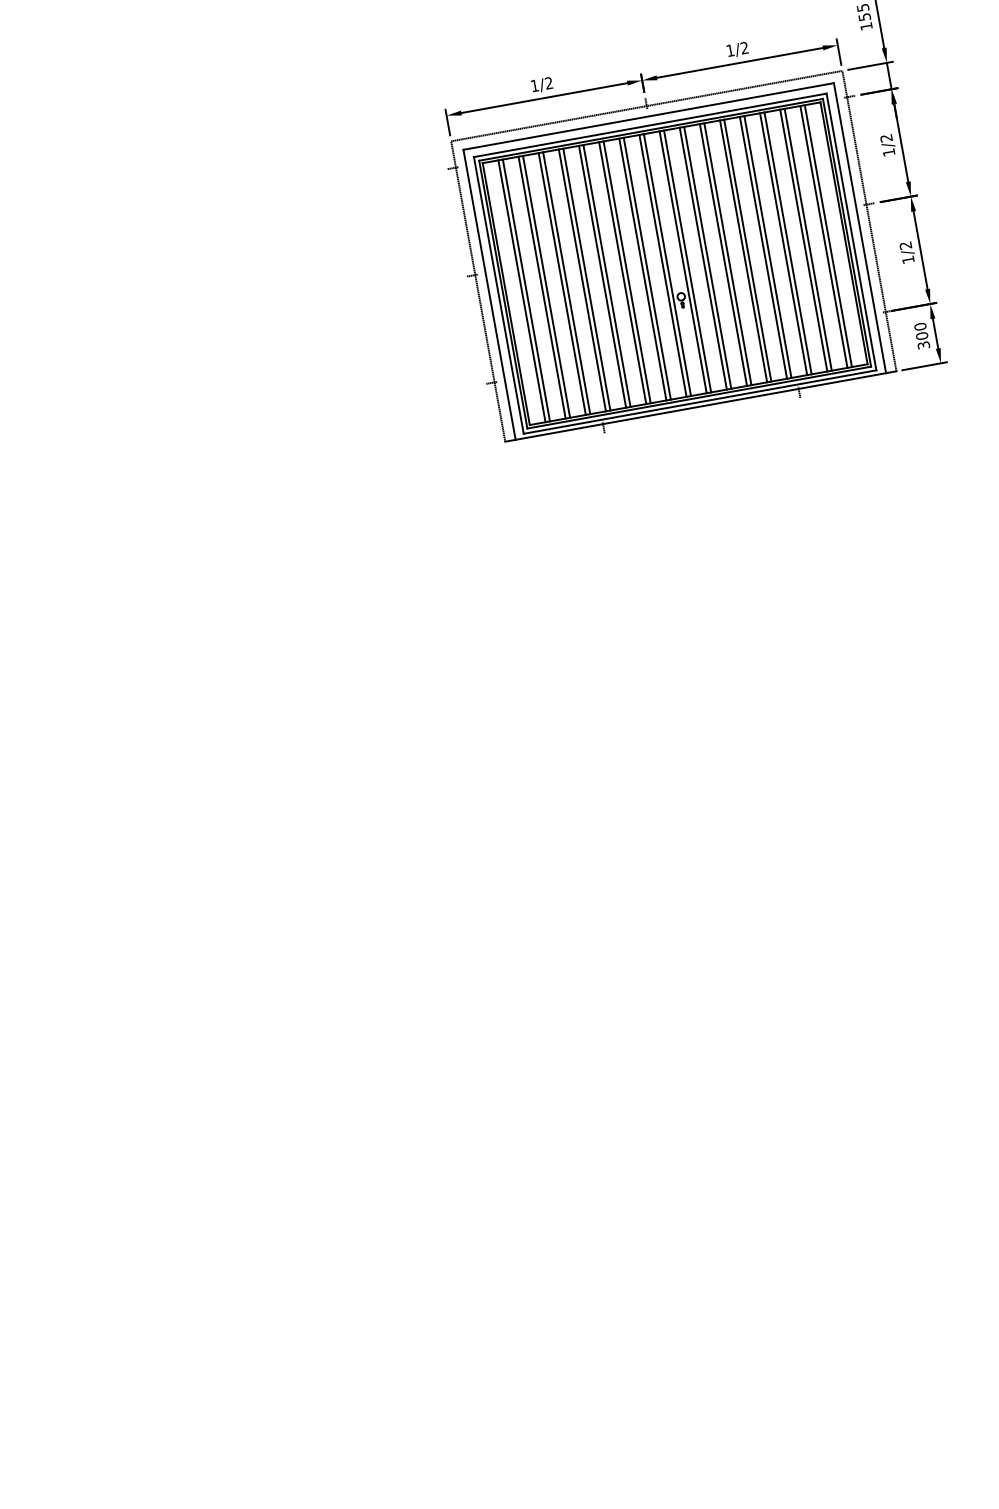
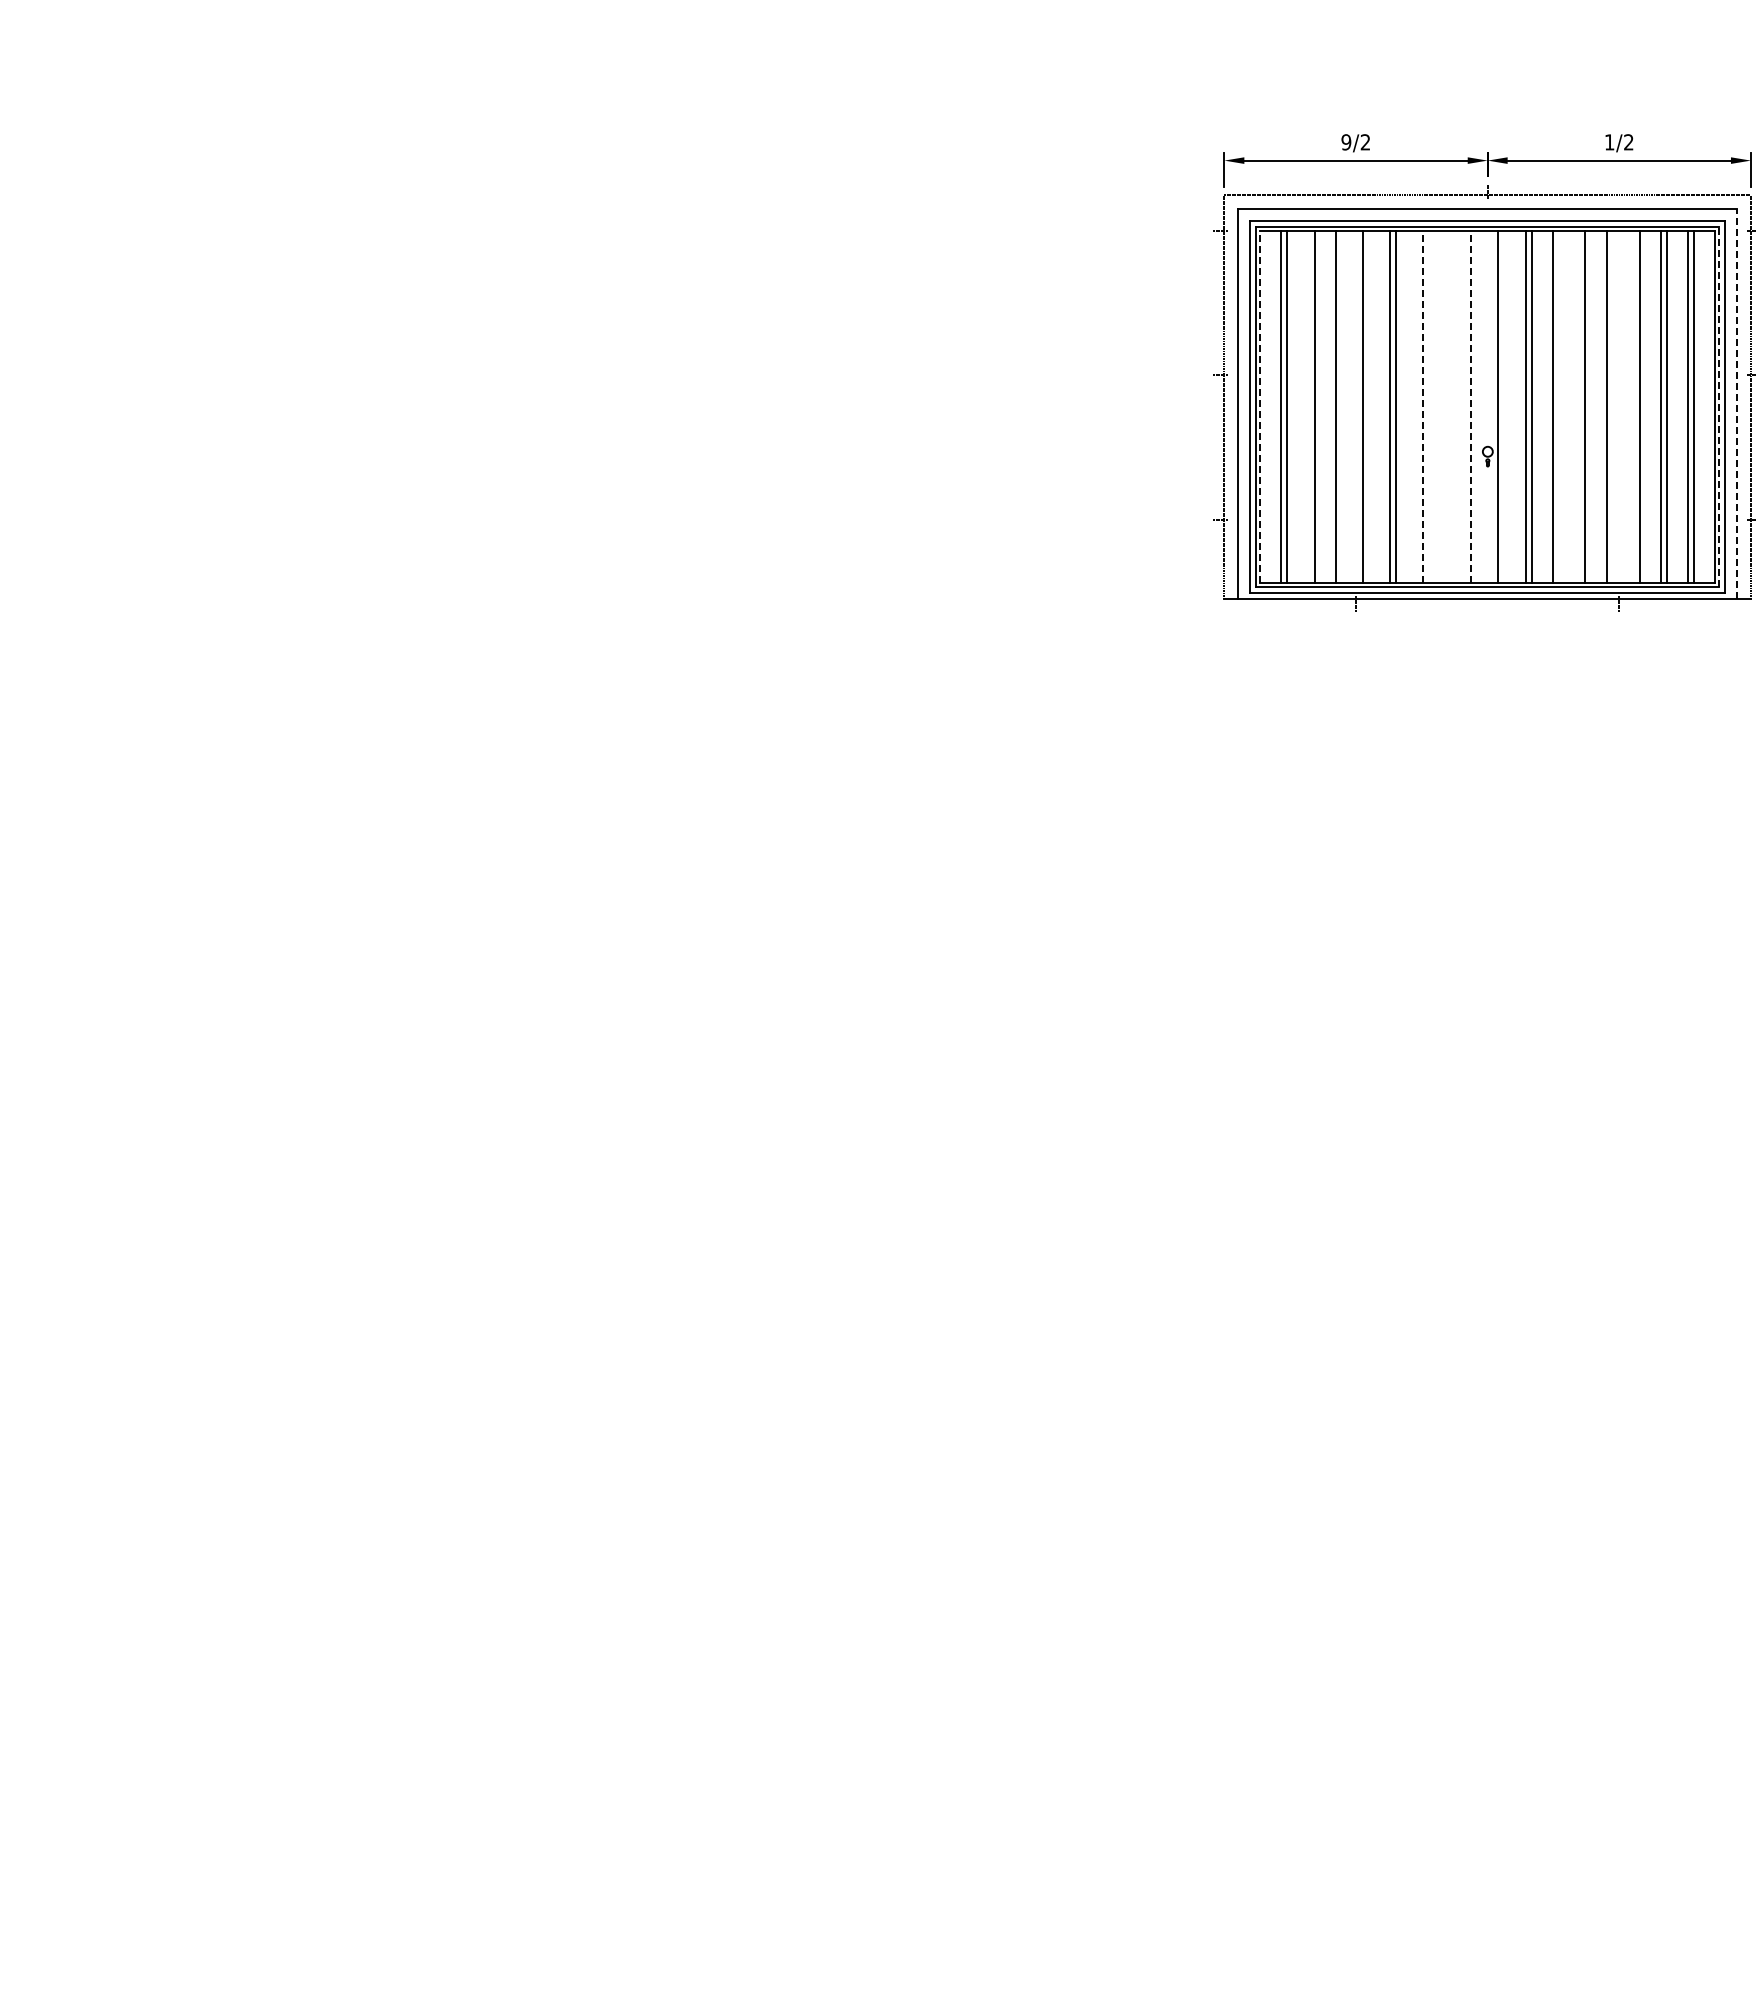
text: (534, 85) -> (1346, 142), 1/2 -> 9/2
line: (859, 227) -> (1736, 403), solid -> dashed
line: (847, 232) -> (1719, 406), solid -> dashed
line: (783, 244) -> (1633, 407), removed
line: (767, 247) -> (1612, 407), removed
line: (743, 251) -> (1579, 407), removed
line: (727, 254) -> (1558, 407), removed
line: (687, 261) -> (1504, 407), removed
line: (663, 265) -> (1471, 406), solid -> dashed
line: (667, 265) -> (1477, 407), removed
line: (647, 268) -> (1450, 407), removed
line: (643, 269) -> (1444, 407), removed
line: (627, 271) -> (1423, 406), solid -> dashed
line: (623, 273) -> (1417, 407), removed
line: (586, 279) -> (1368, 407), removed
line: (566, 283) -> (1341, 407), removed
line: (542, 287) -> (1308, 407), removed
line: (506, 293) -> (1260, 406), solid -> dashed

